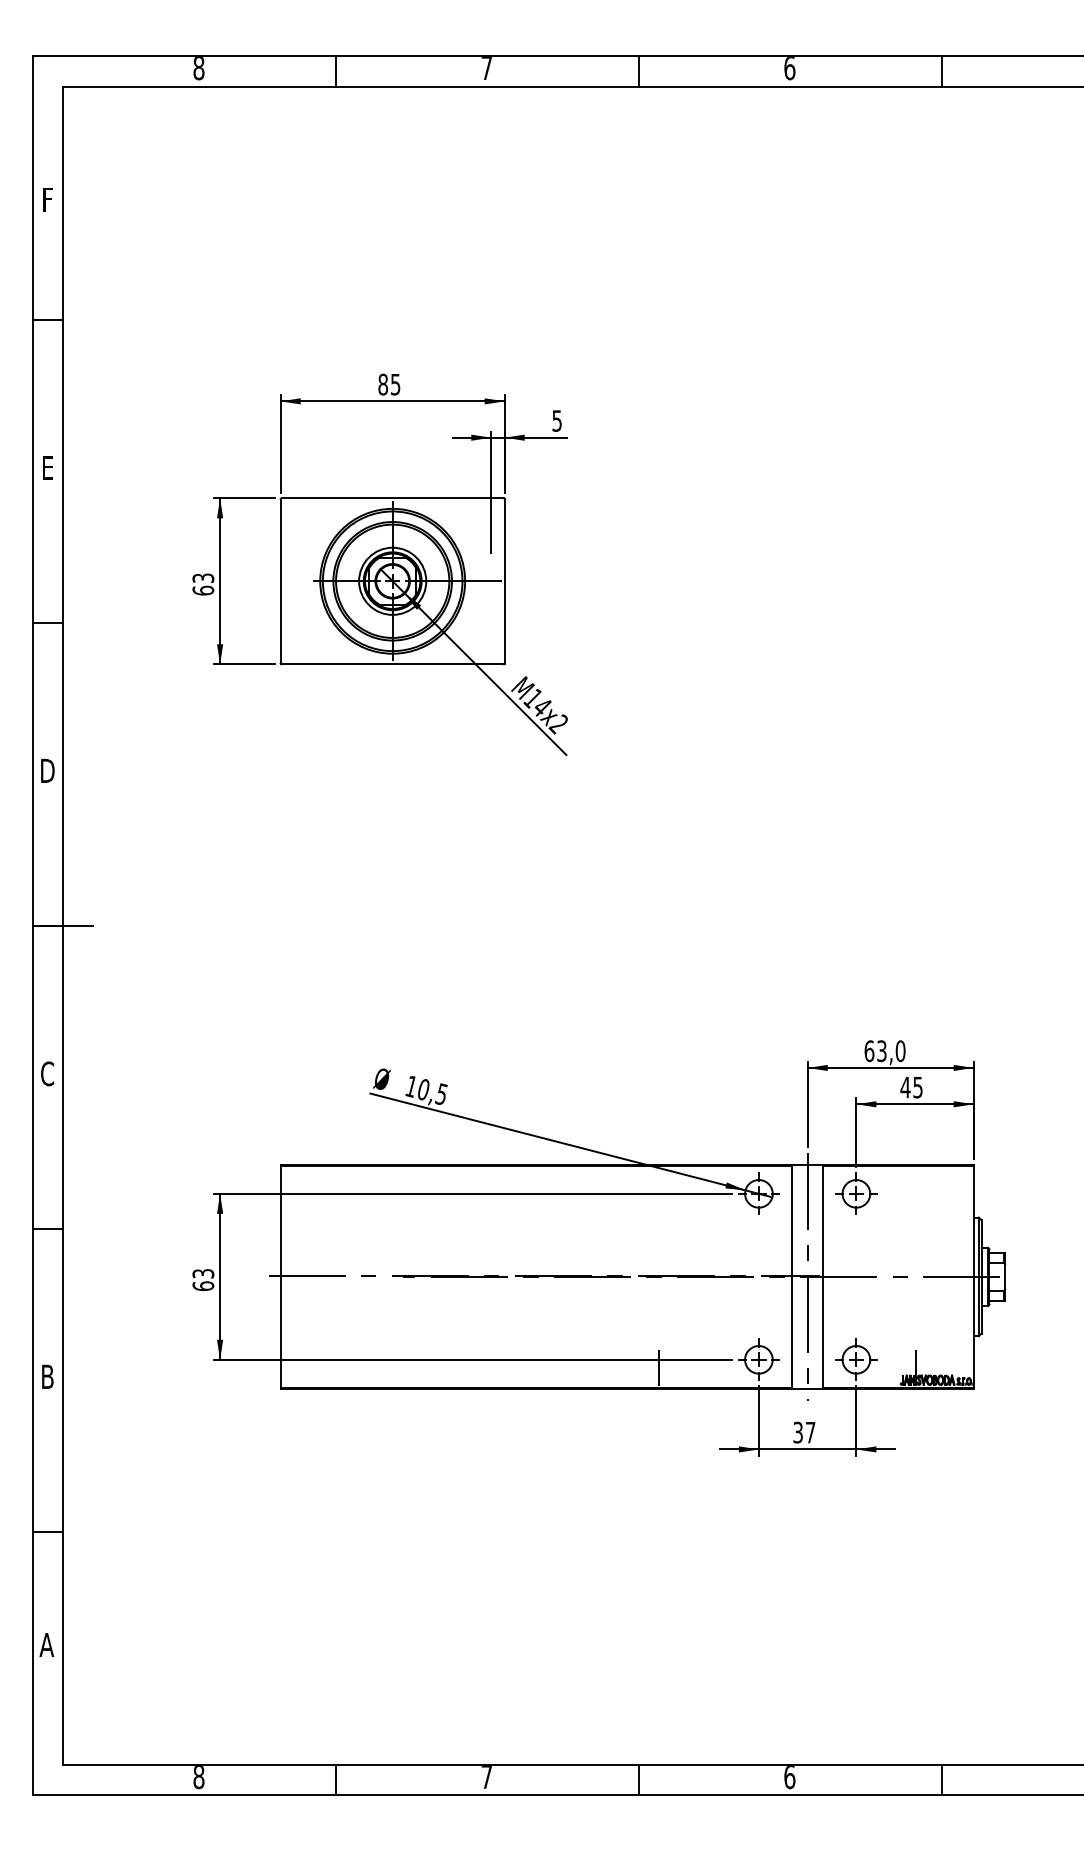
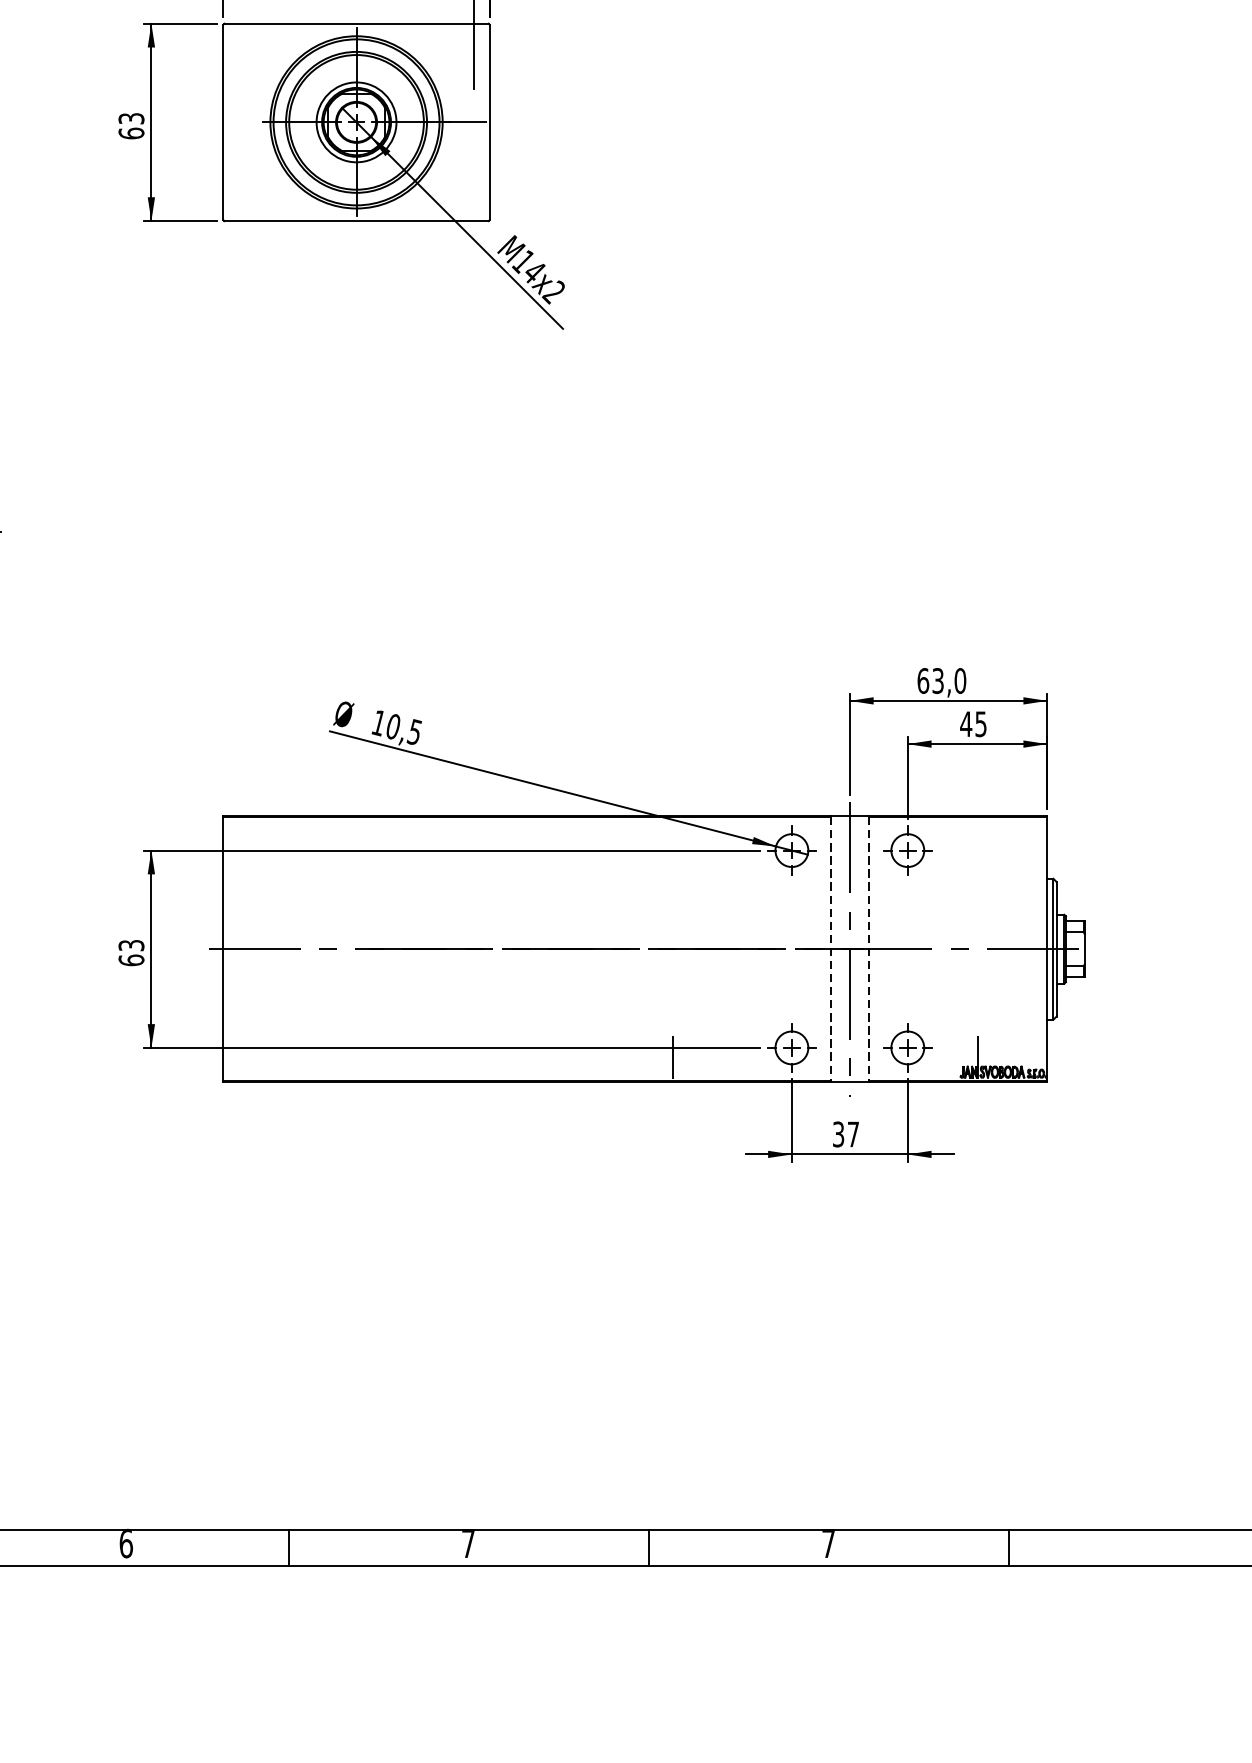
line: (791, 1277) -> (830, 950), solid -> dashed
line: (823, 1277) -> (868, 950), solid -> dashed
text: (198, 1777) -> (125, 1544), 8 -> 6
text: (789, 1777) -> (828, 1544), 6 -> 7

